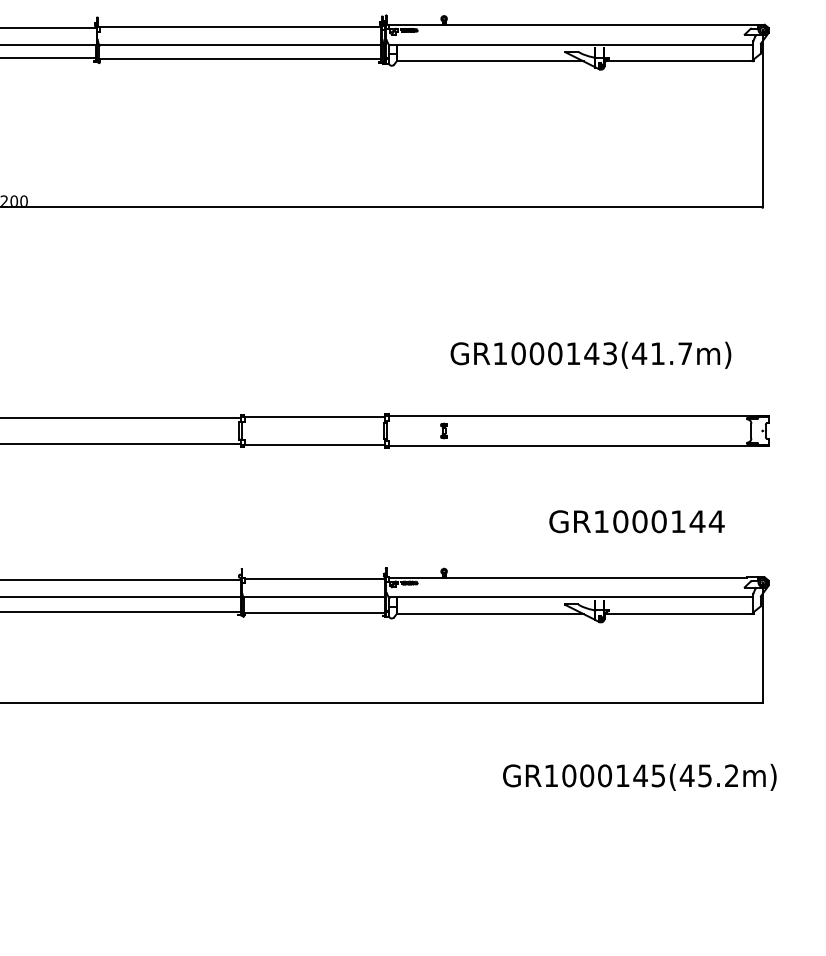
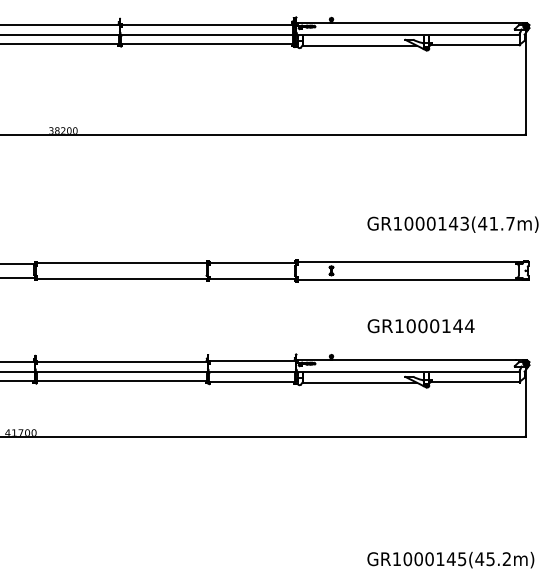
text: (590, 354) -> (452, 224), moved
text: (635, 522) -> (420, 326), moved
text: (639, 776) -> (450, 559), moved

